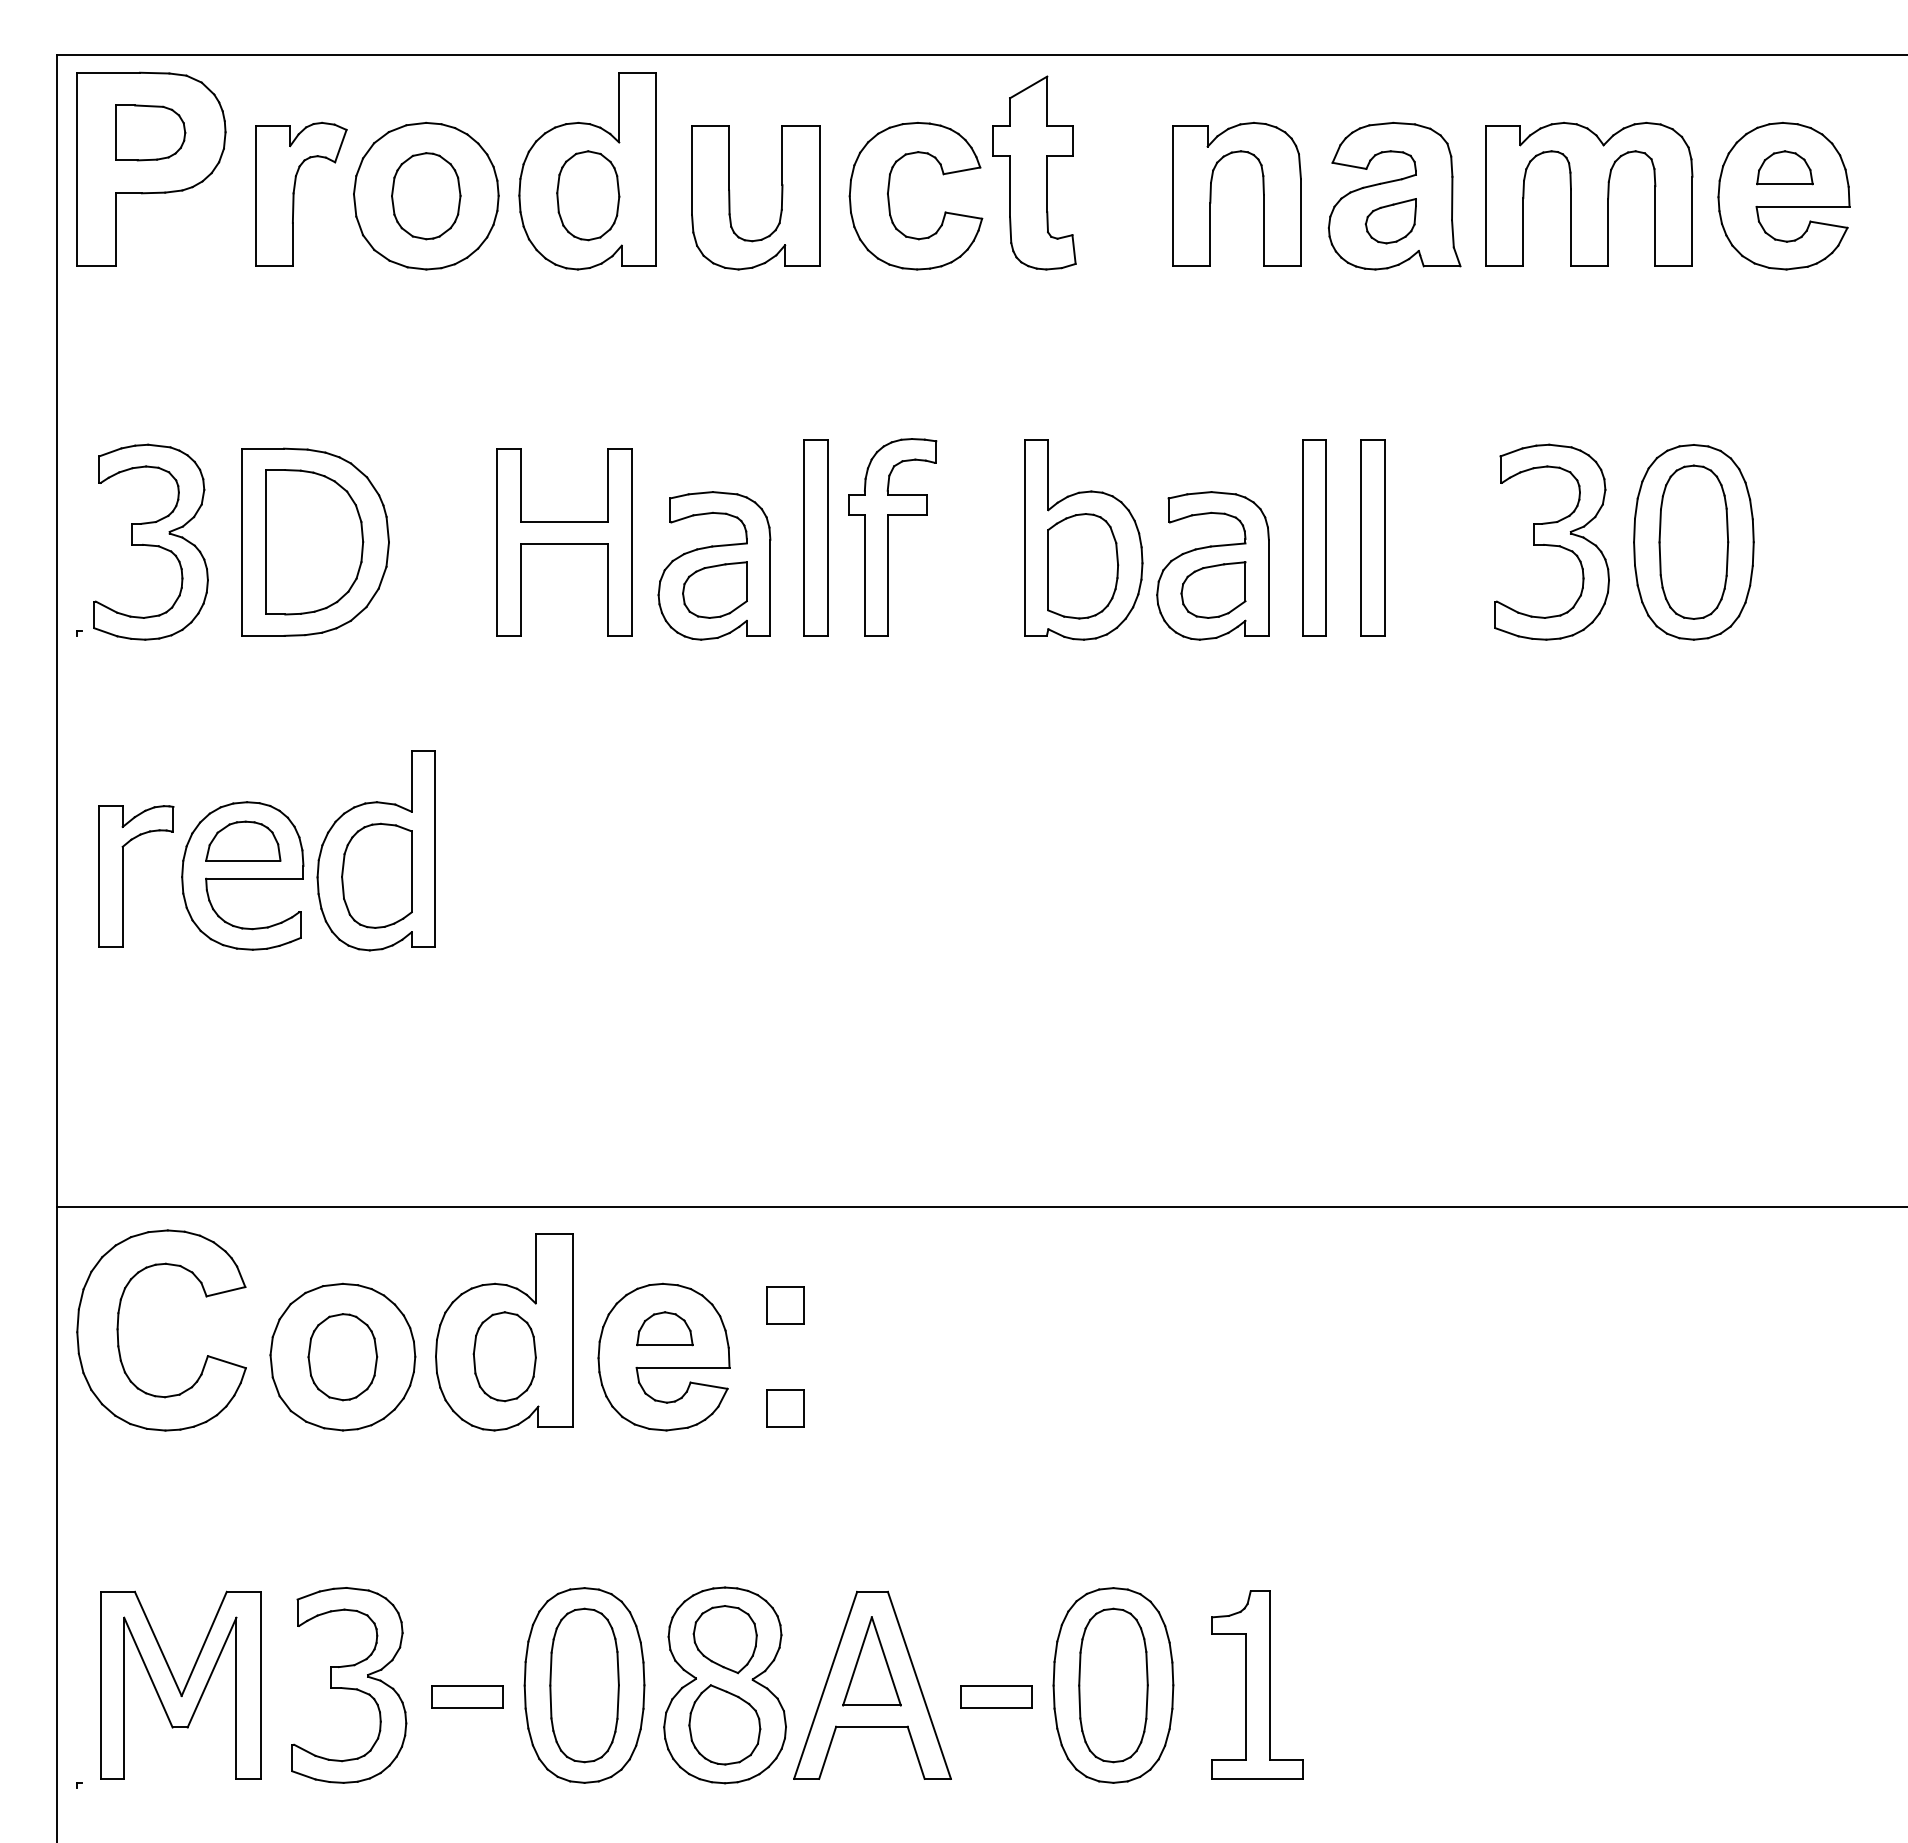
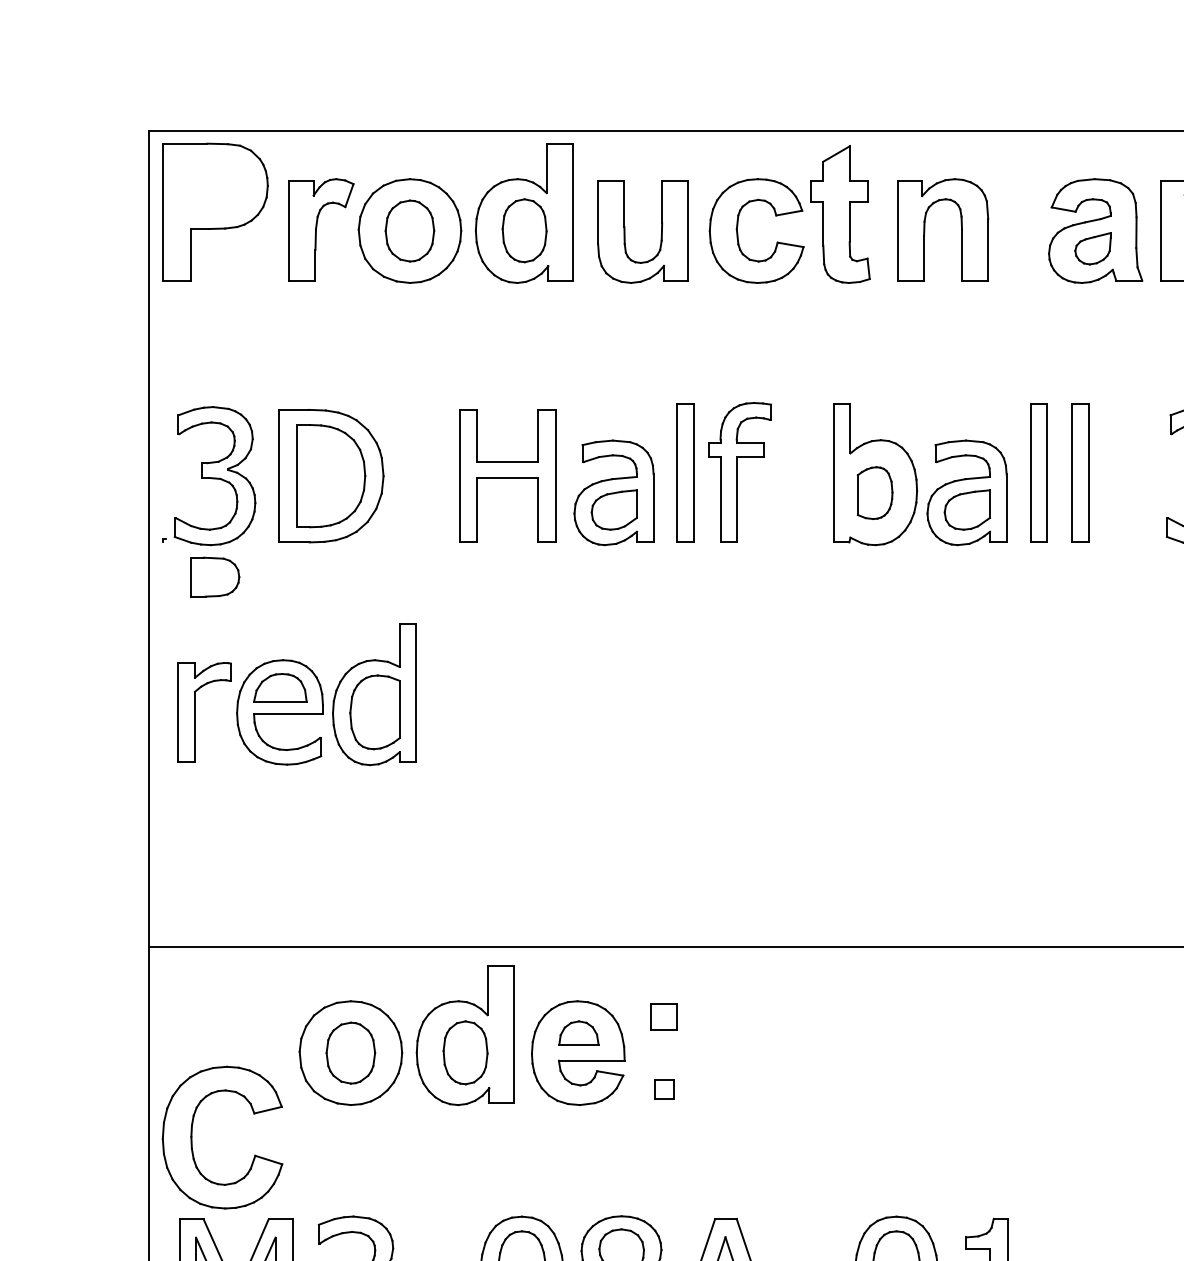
part: (150, 132) -> (214, 576), moved
part: (1211, 194) -> (924, 229), moved
part: (1083, 566) -> (875, 493), size x0.7
part: (118, 1330) -> (192, 1137), moved
part: (785, 1408) -> (664, 1089), size x0.7

